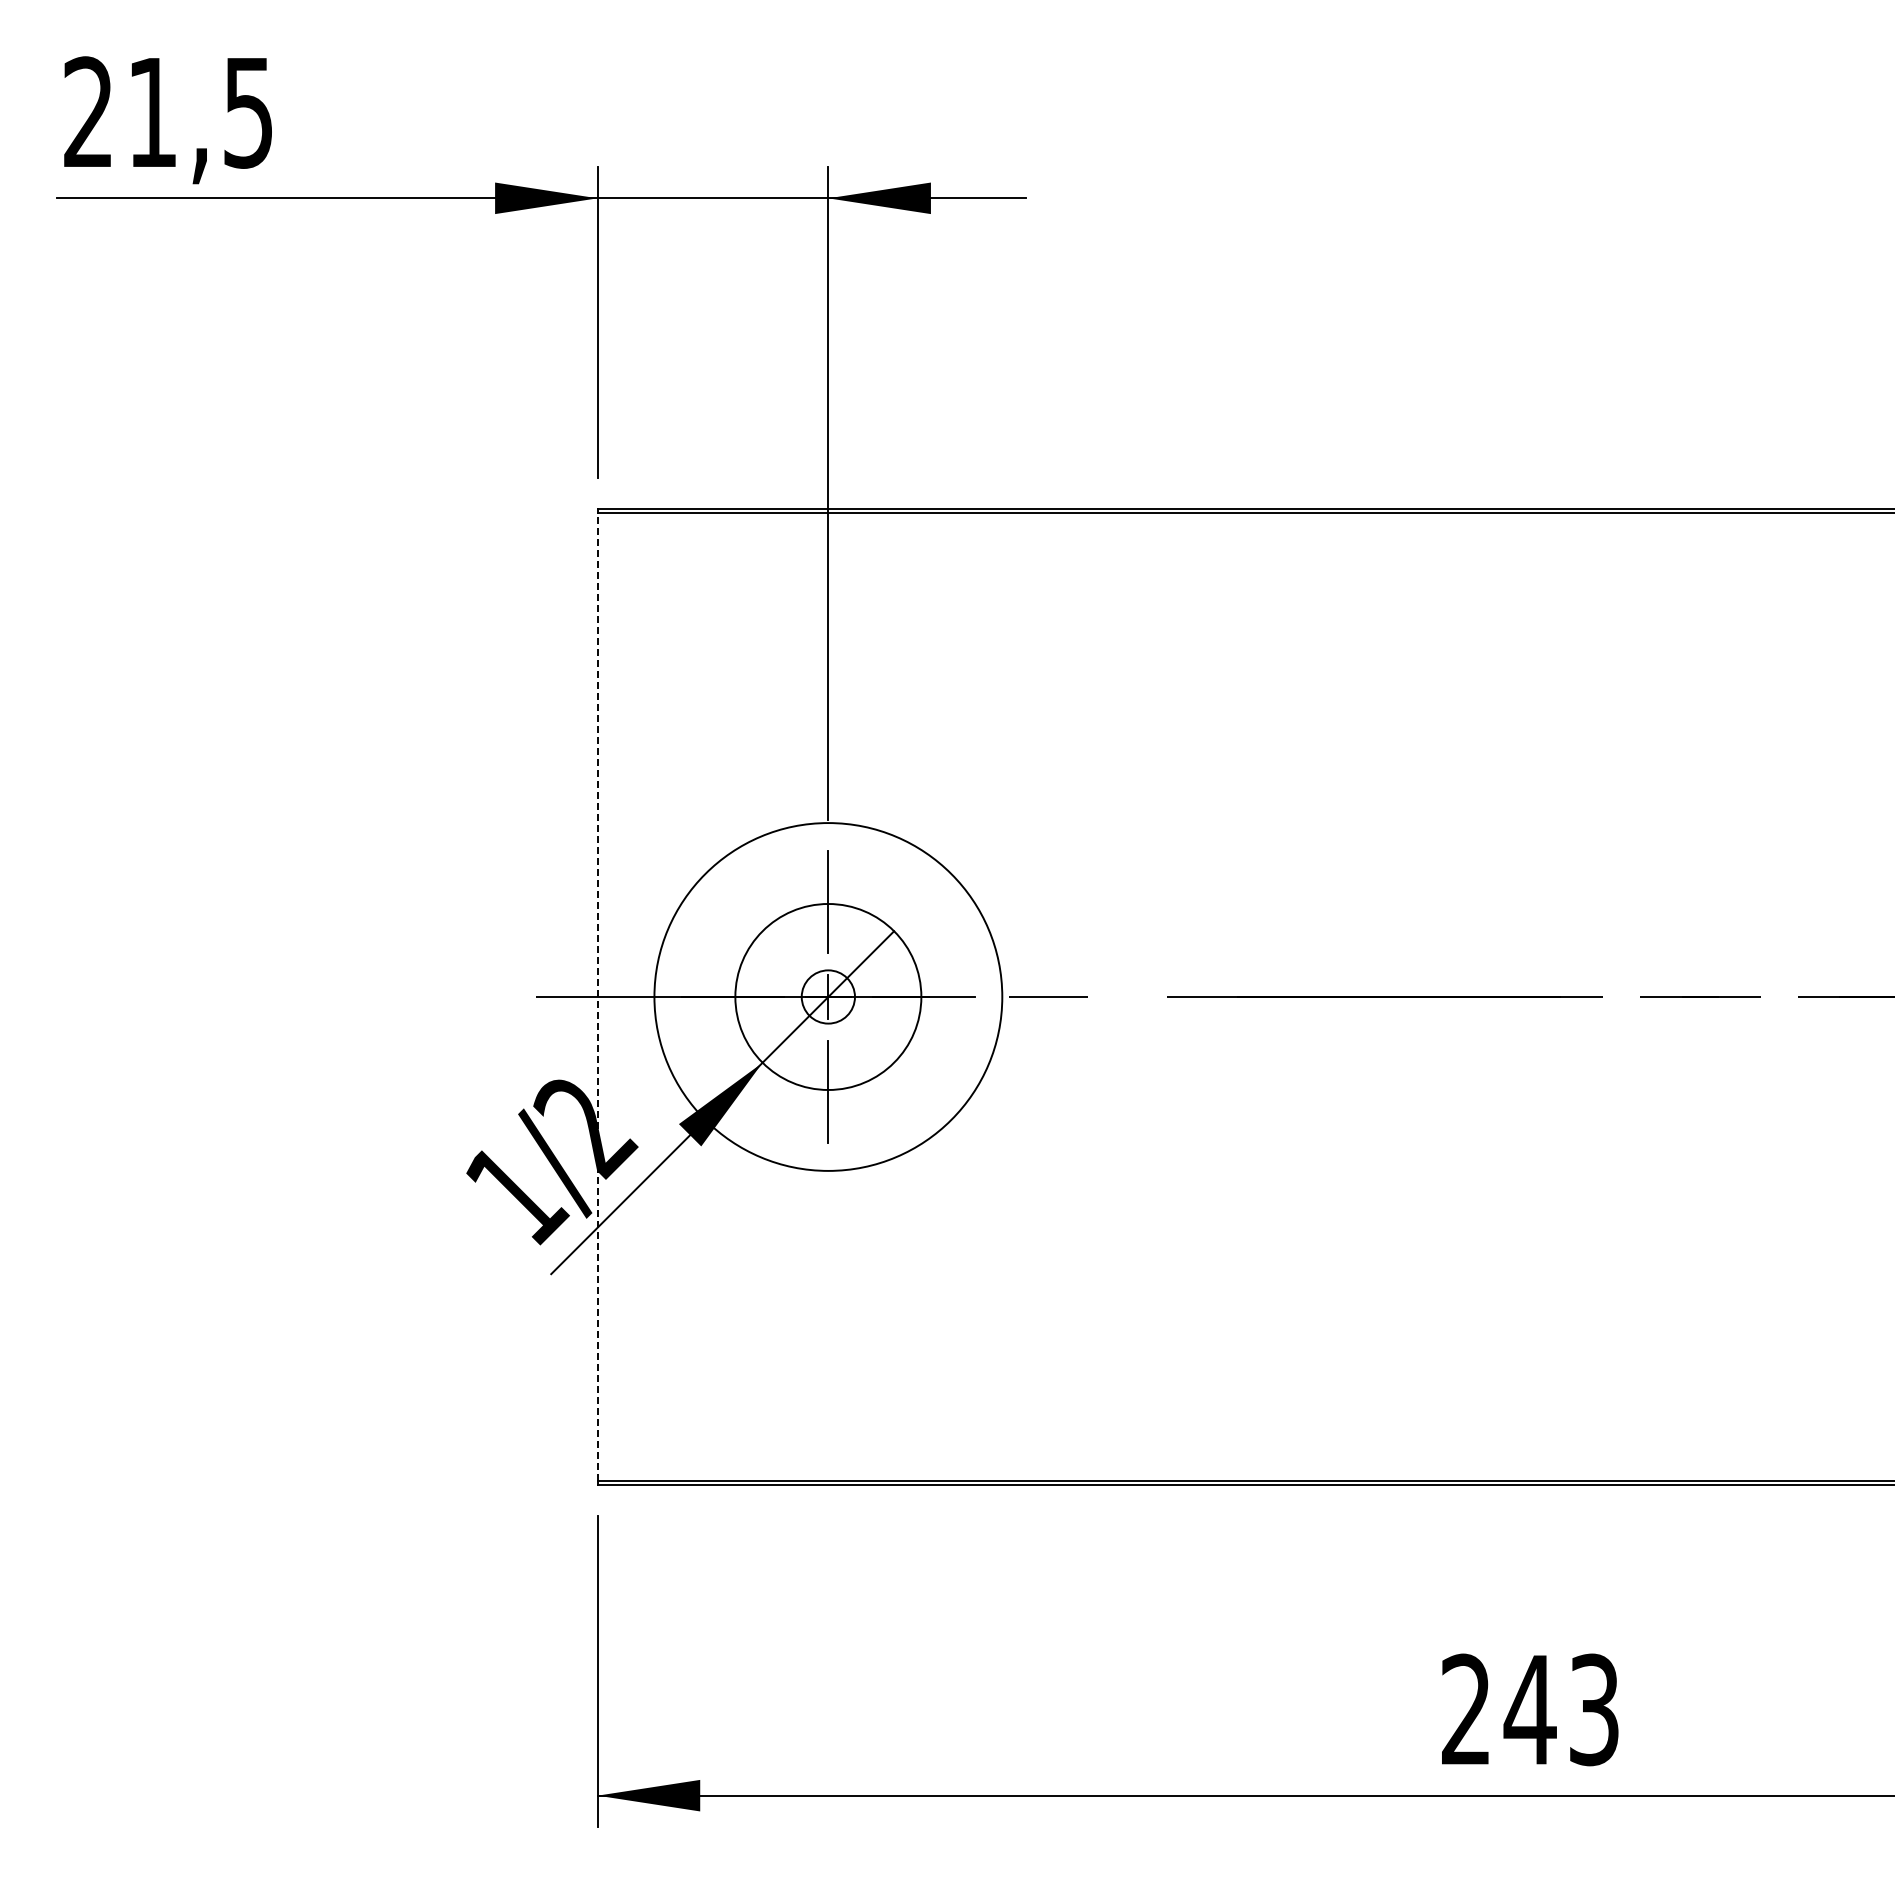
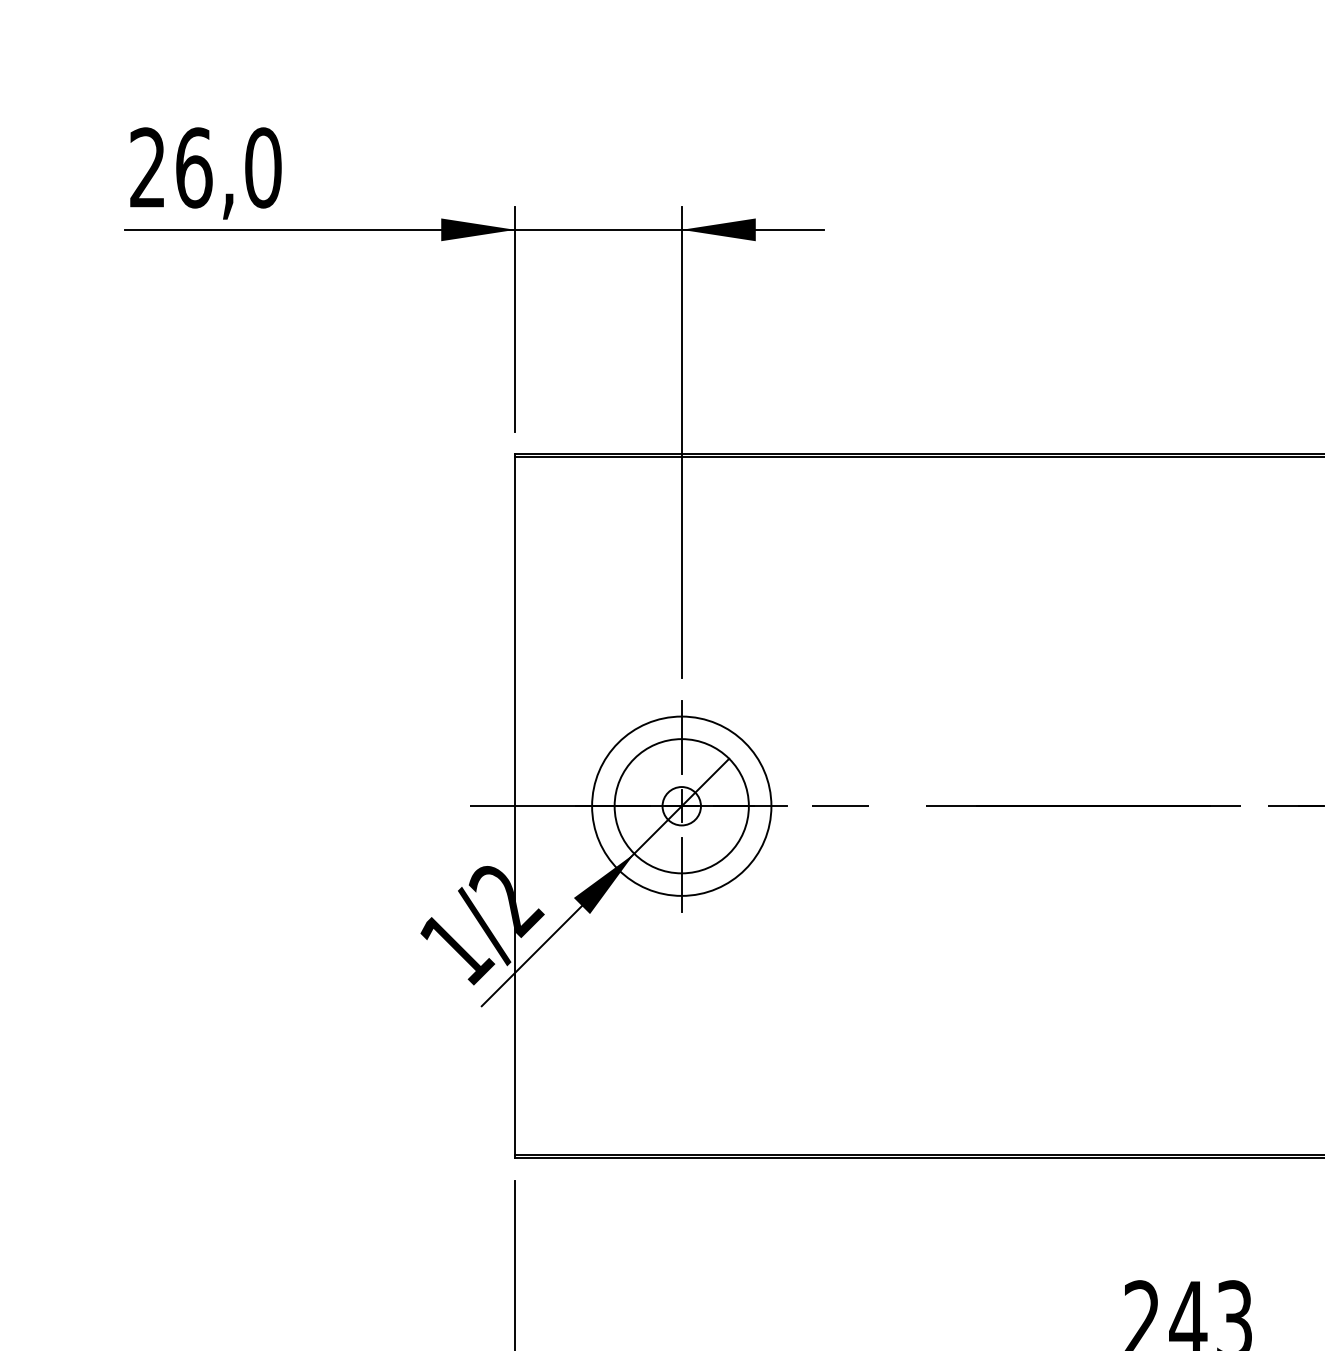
text: (200, 112) -> (228, 167), 21,5 -> 26,0
circle: (828, 996) -> (681, 805), size x0.71
line: (597, 997) -> (515, 806), dashed -> solid

